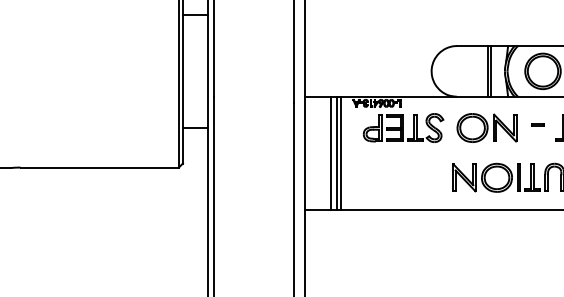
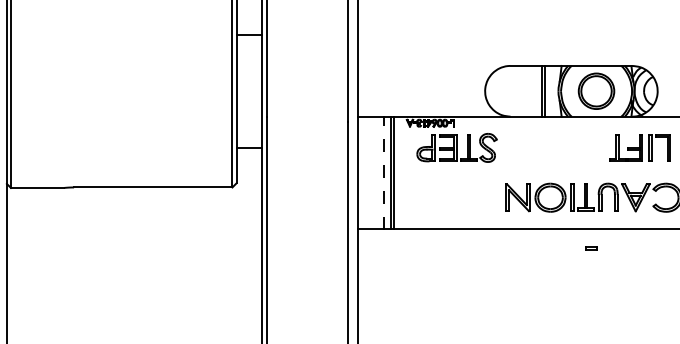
part: (537, 124) -> (591, 248), moved
part: (486, 127) -> (540, 147), removed
line: (330, 152) -> (384, 172), solid -> dashed

